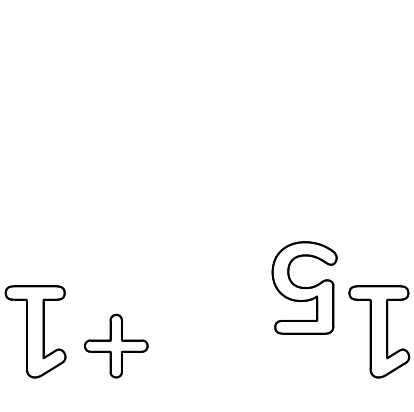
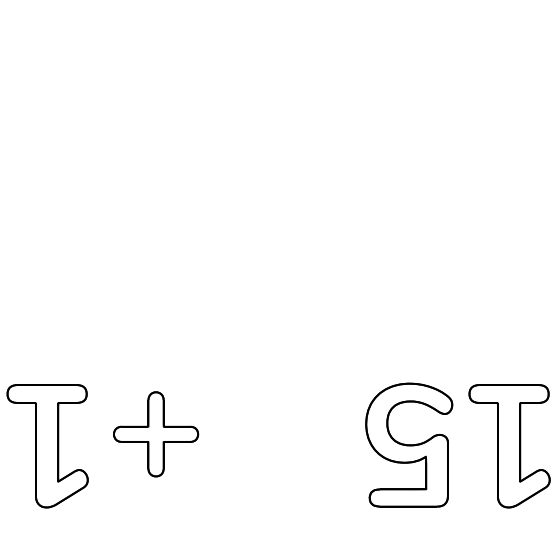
part: (304, 287) -> (409, 444), moved
part: (116, 346) -> (156, 434), moved

